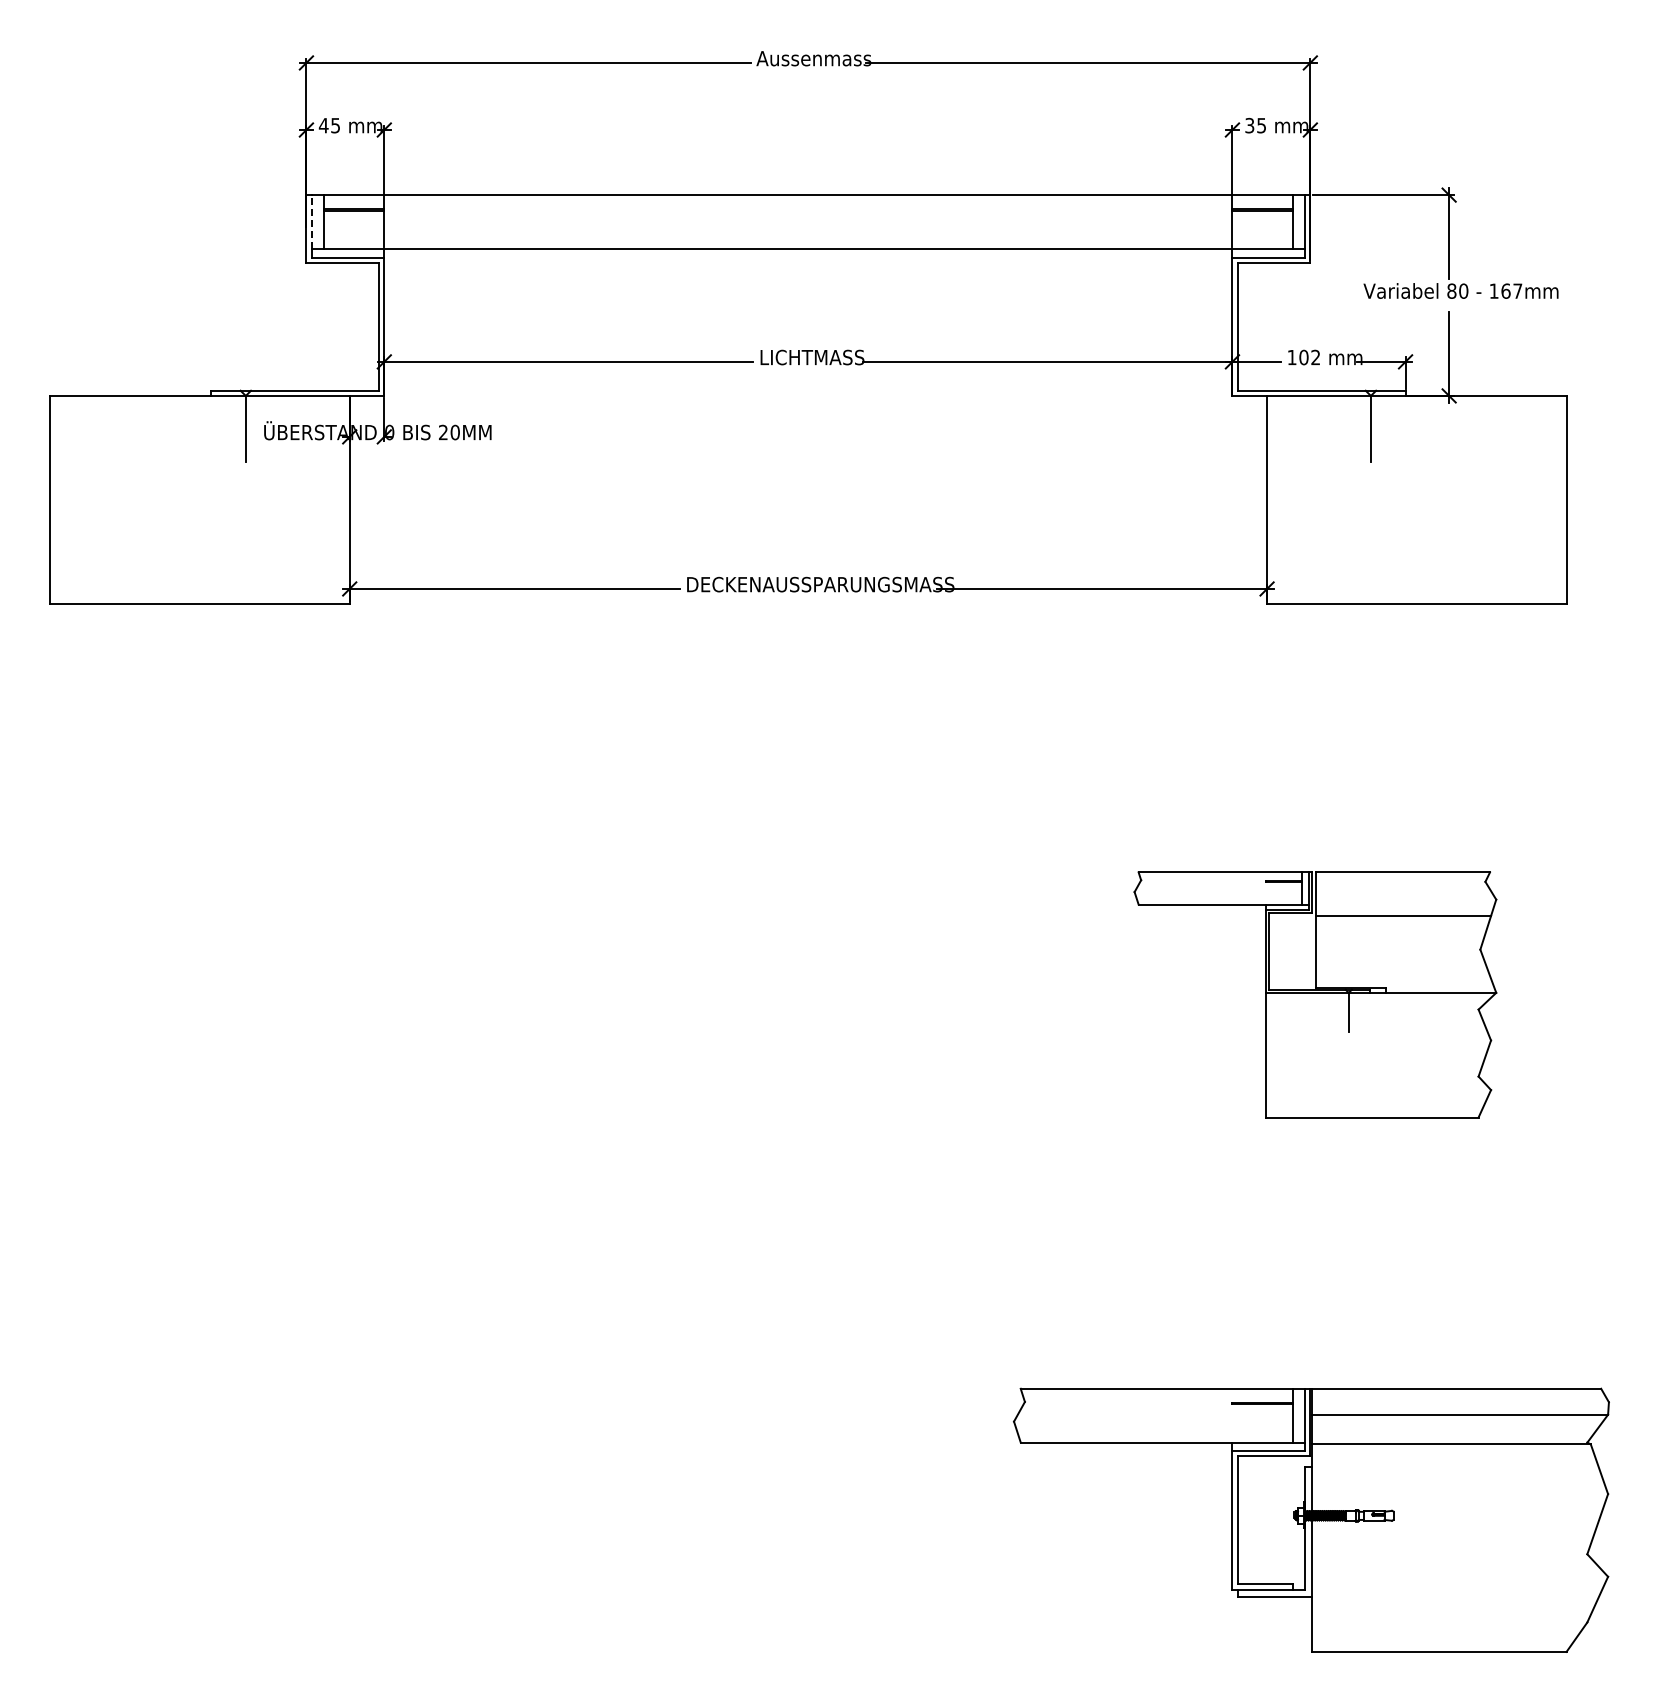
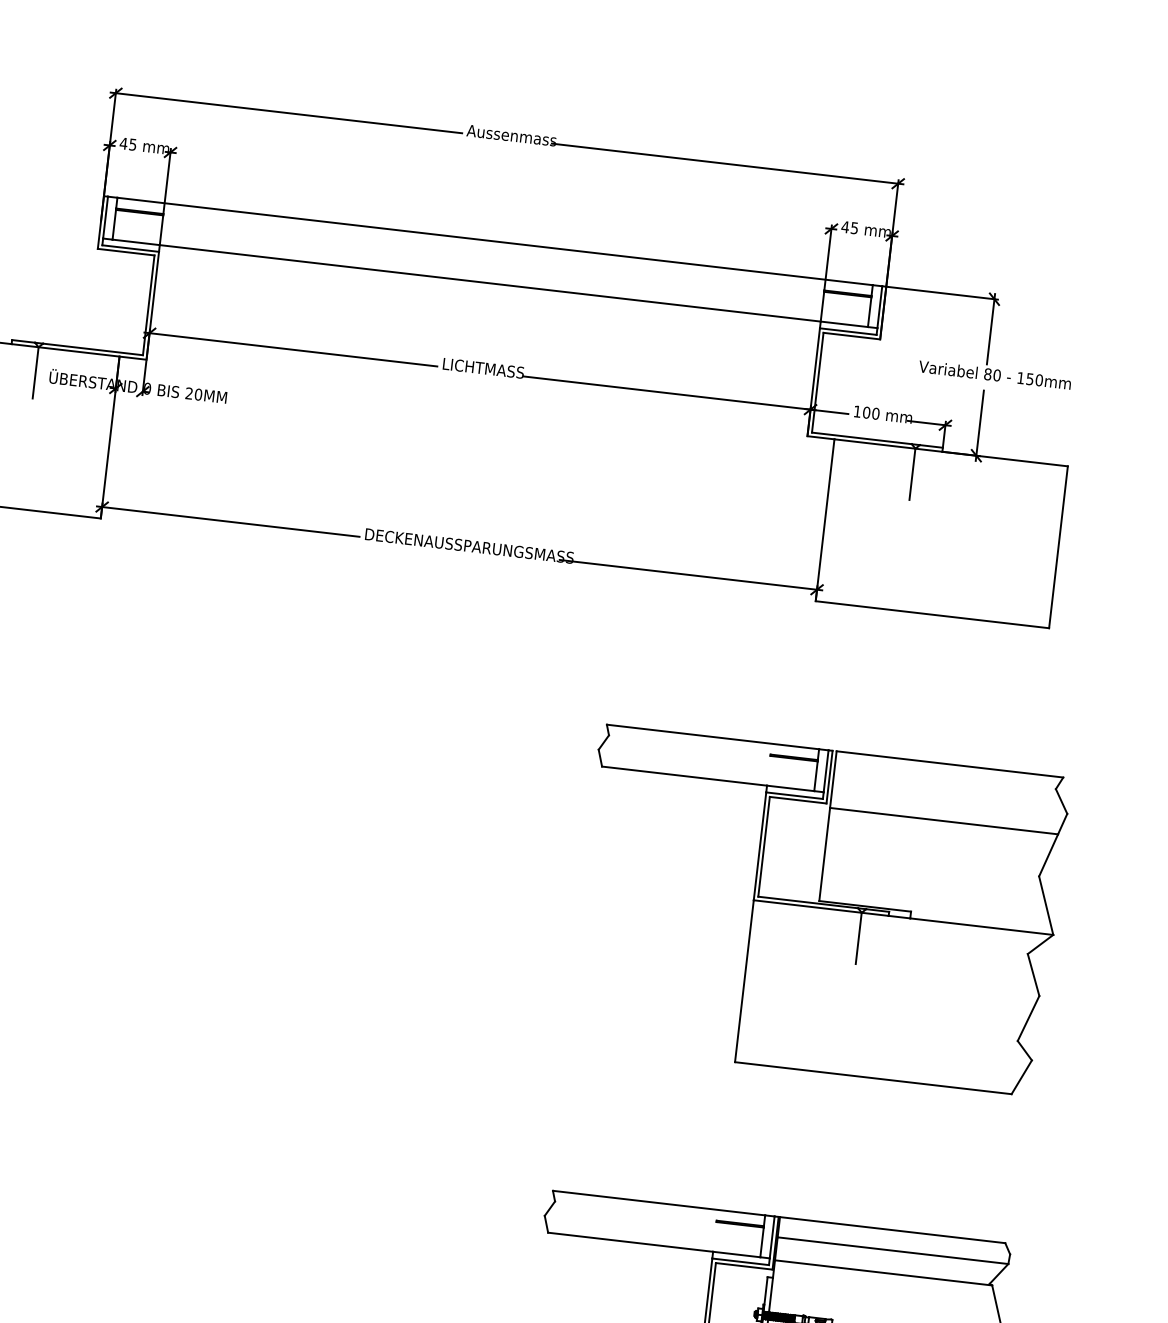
text: (1249, 125) -> (845, 226), 35 -> 45
line: (311, 222) -> (105, 218), dashed -> solid
text: (1511, 290) -> (1034, 379), 167mm -> 150mm
text: (1315, 357) -> (875, 413), 102 -> 100
part: (1315, 994) -> (818, 910), size x1.67

